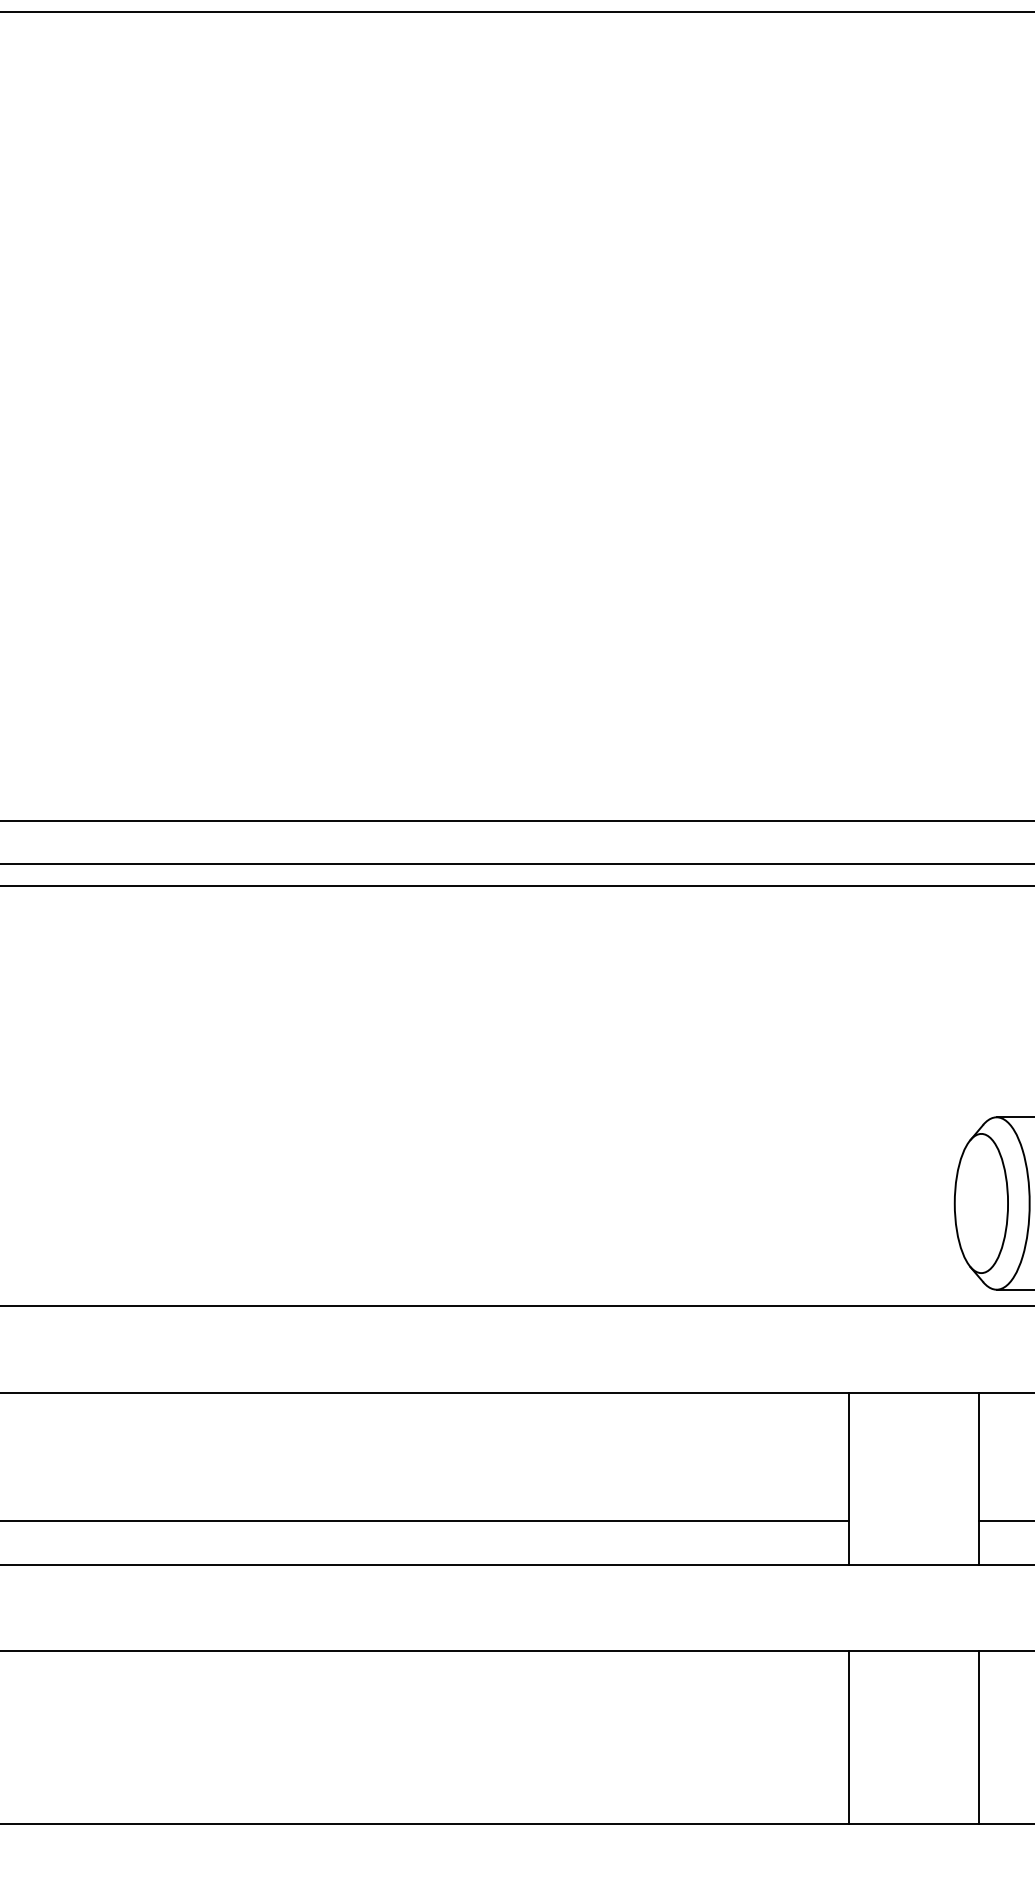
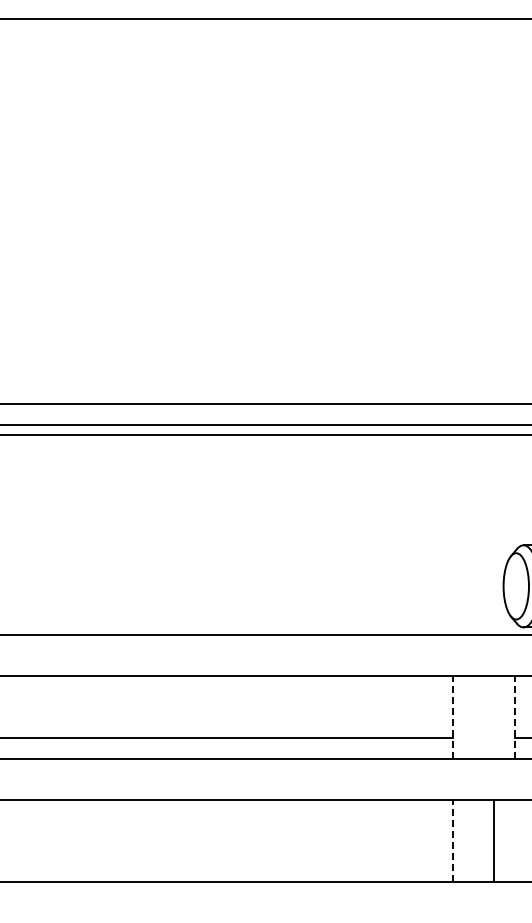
line: (849, 1478) -> (453, 717), solid -> dashed
line: (977, 1478) -> (514, 717), solid -> dashed
line: (849, 1736) -> (453, 840), solid -> dashed
line: (977, 1736) -> (493, 840), moved

